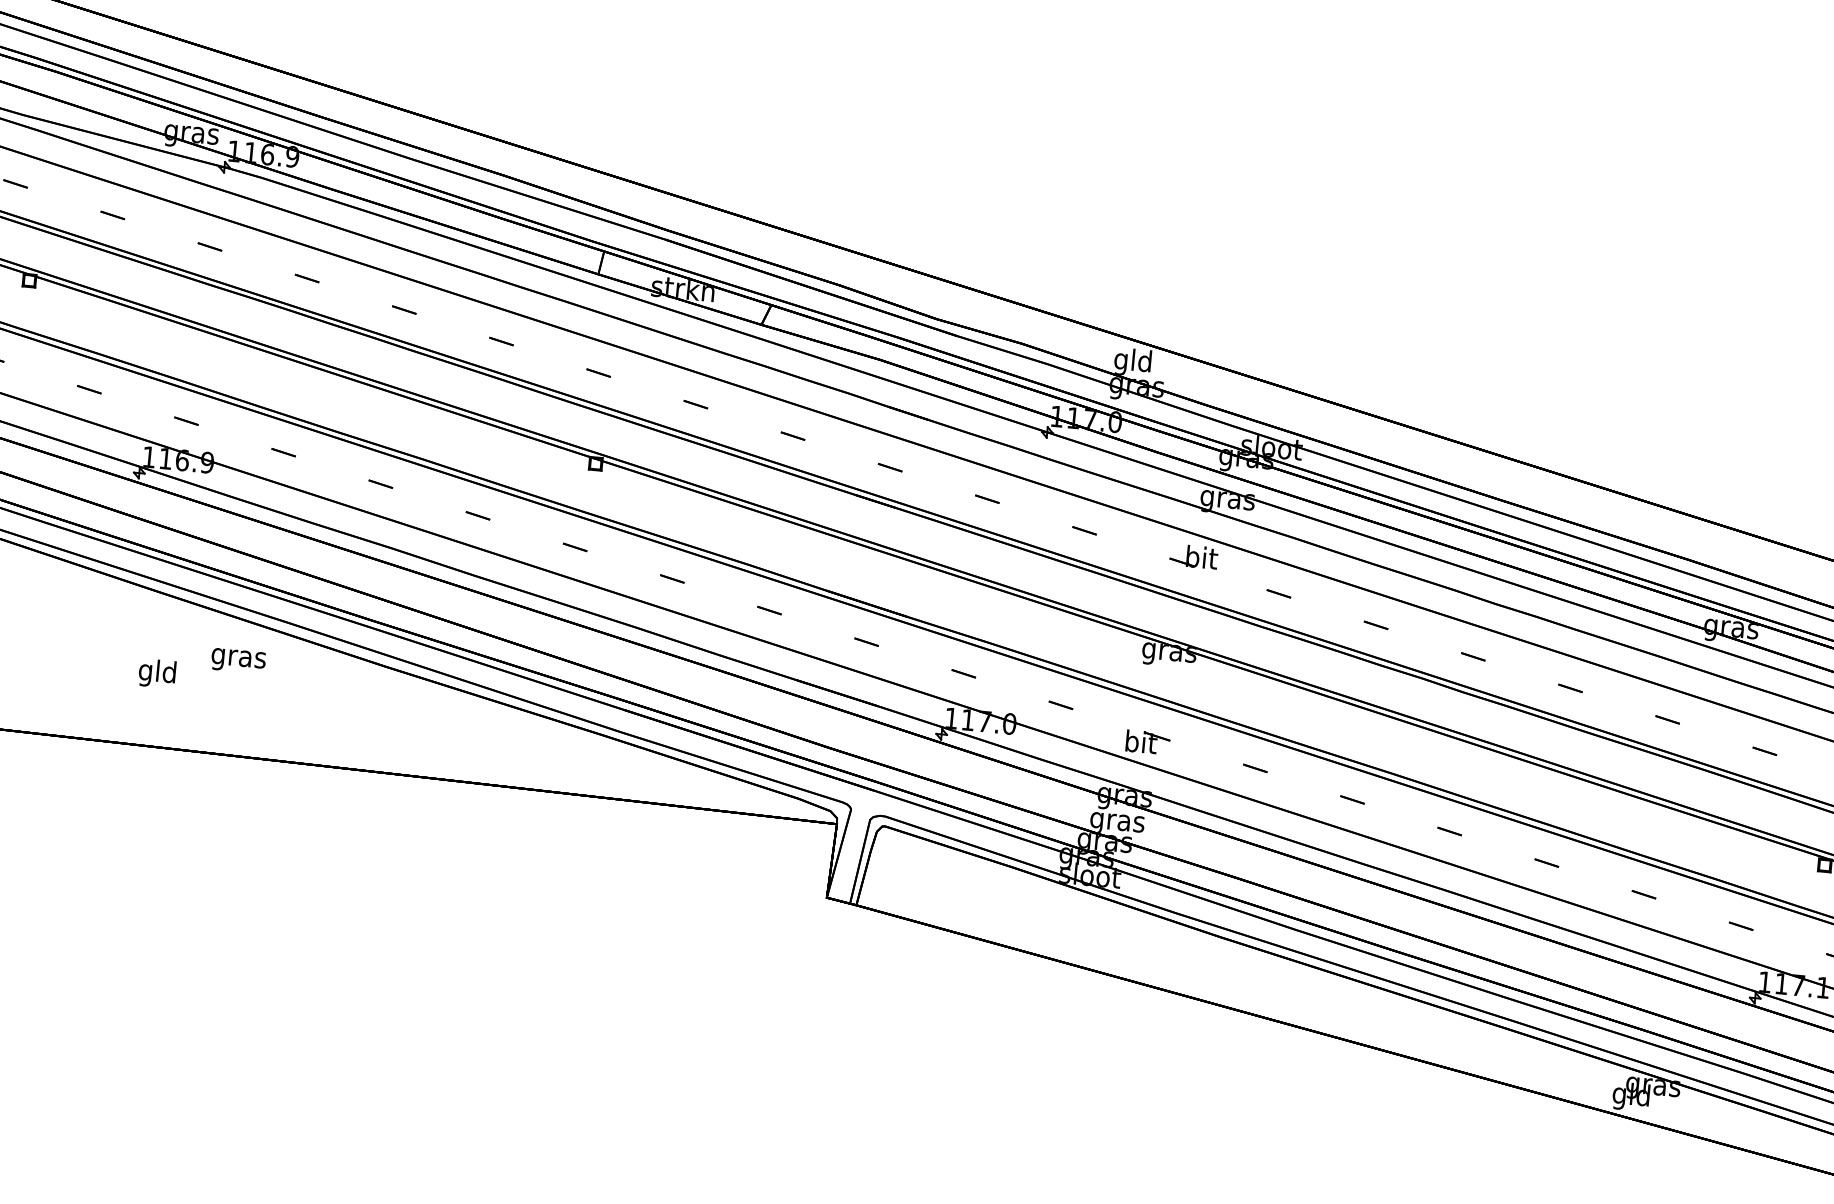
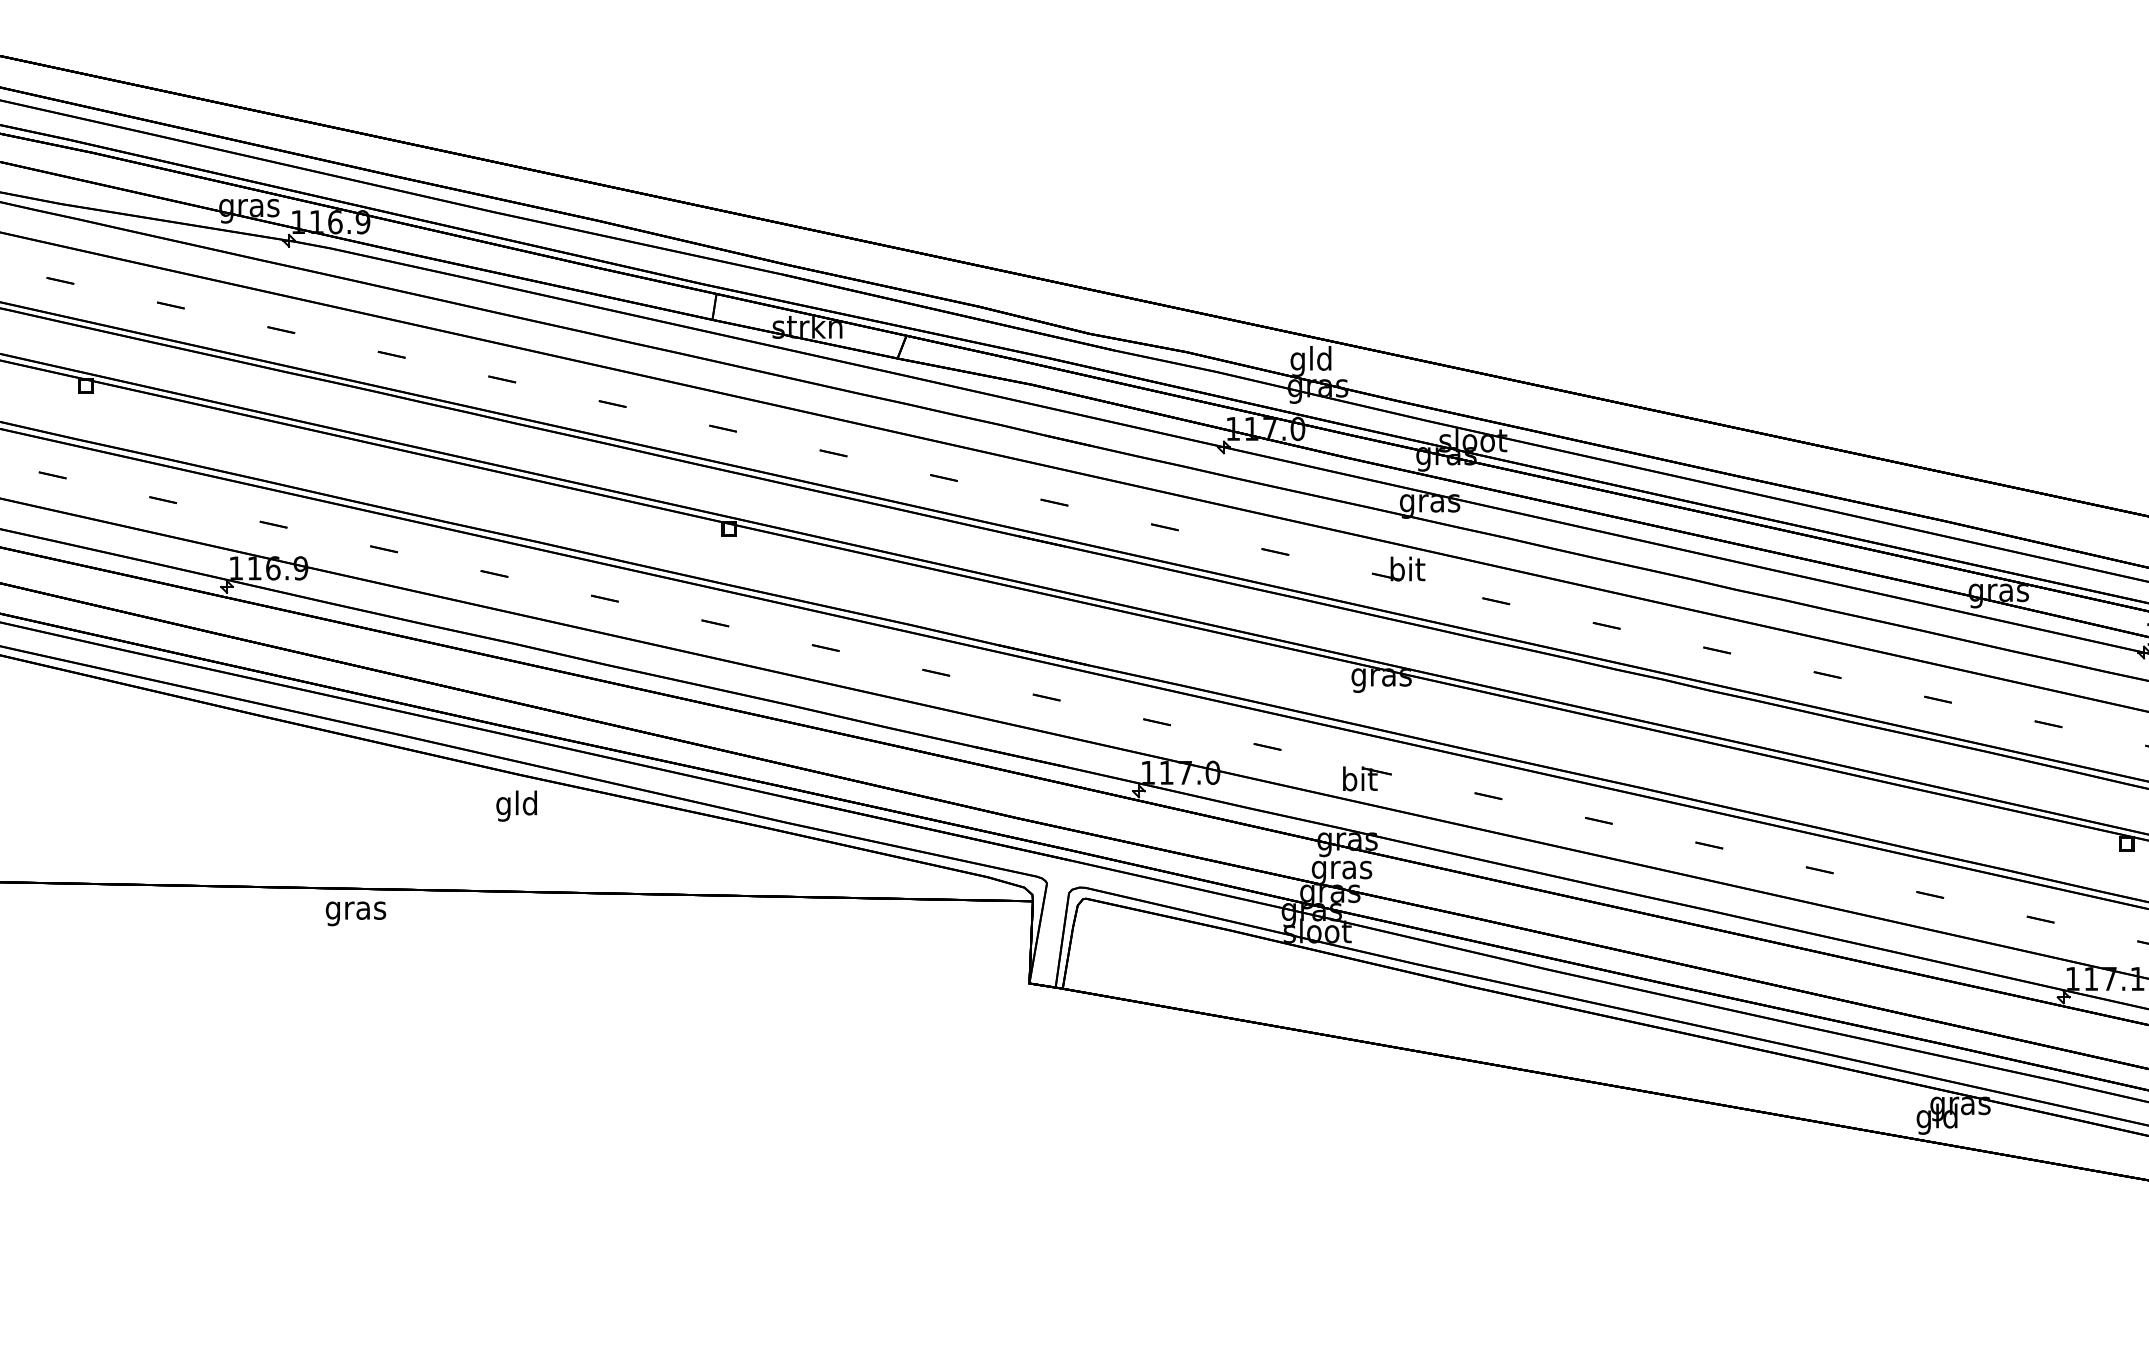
text: (238, 660) -> (355, 913), moved
text: (157, 673) -> (516, 805), moved

